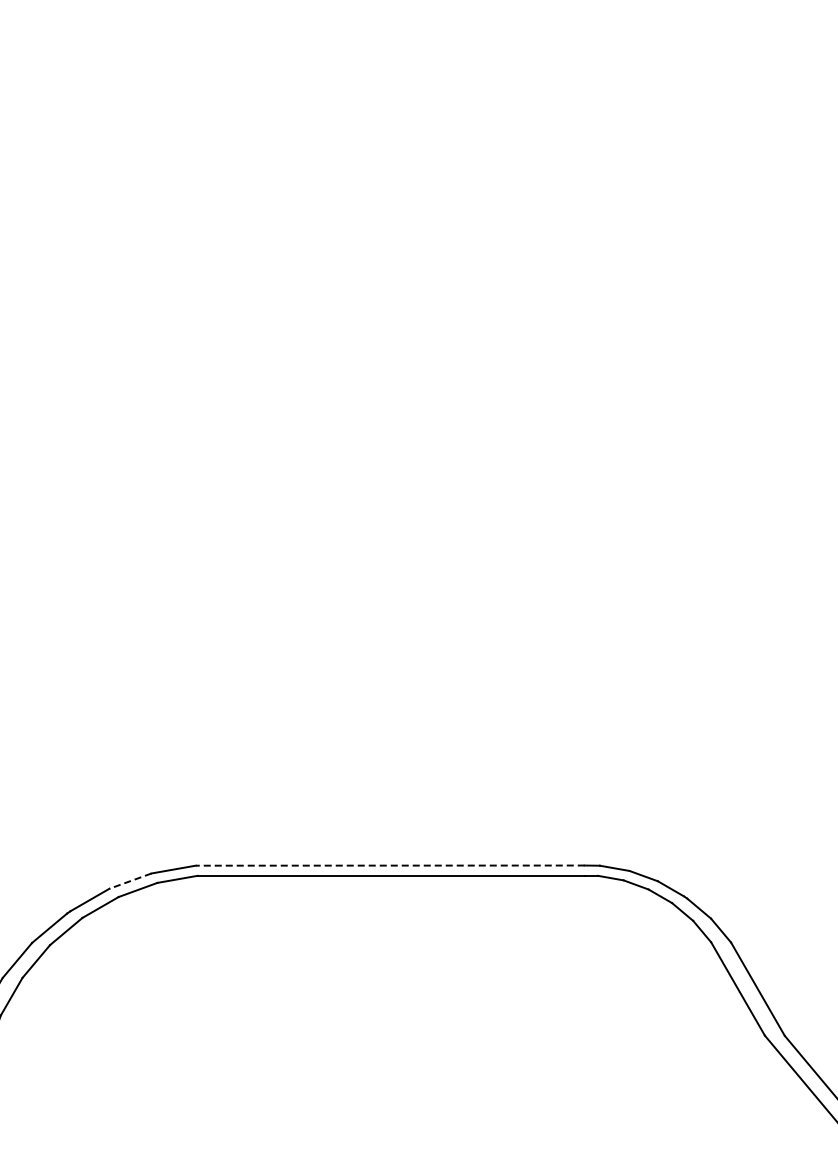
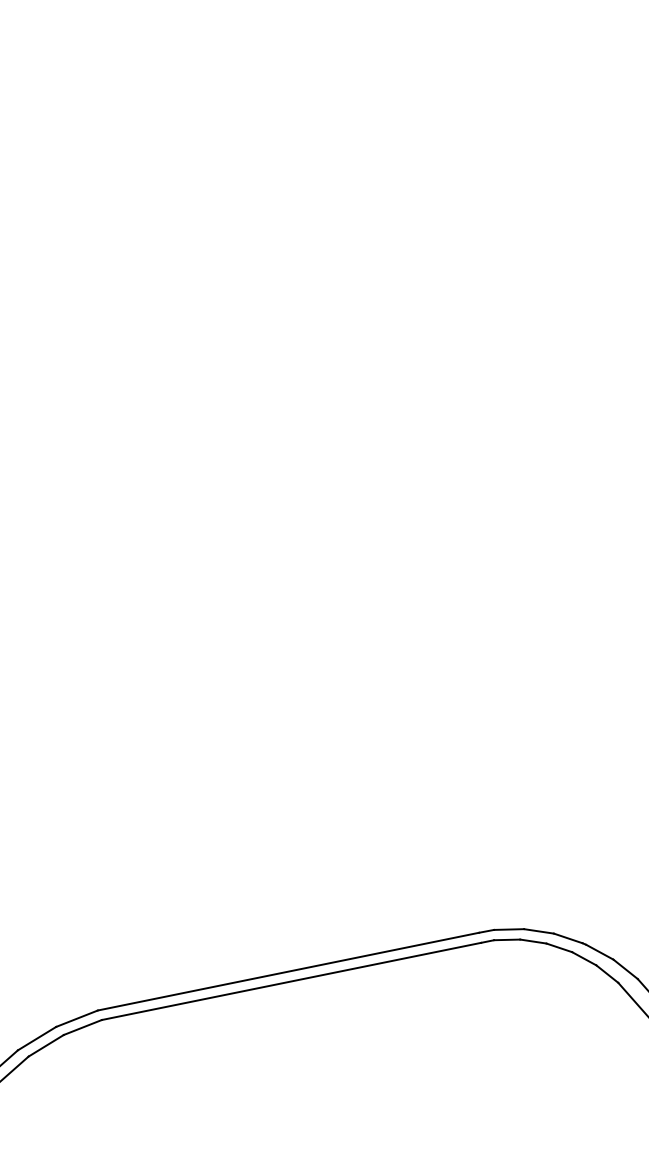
line: (390, 865) -> (288, 971), dashed -> solid
line: (130, 881) -> (37, 1038), dashed -> solid

